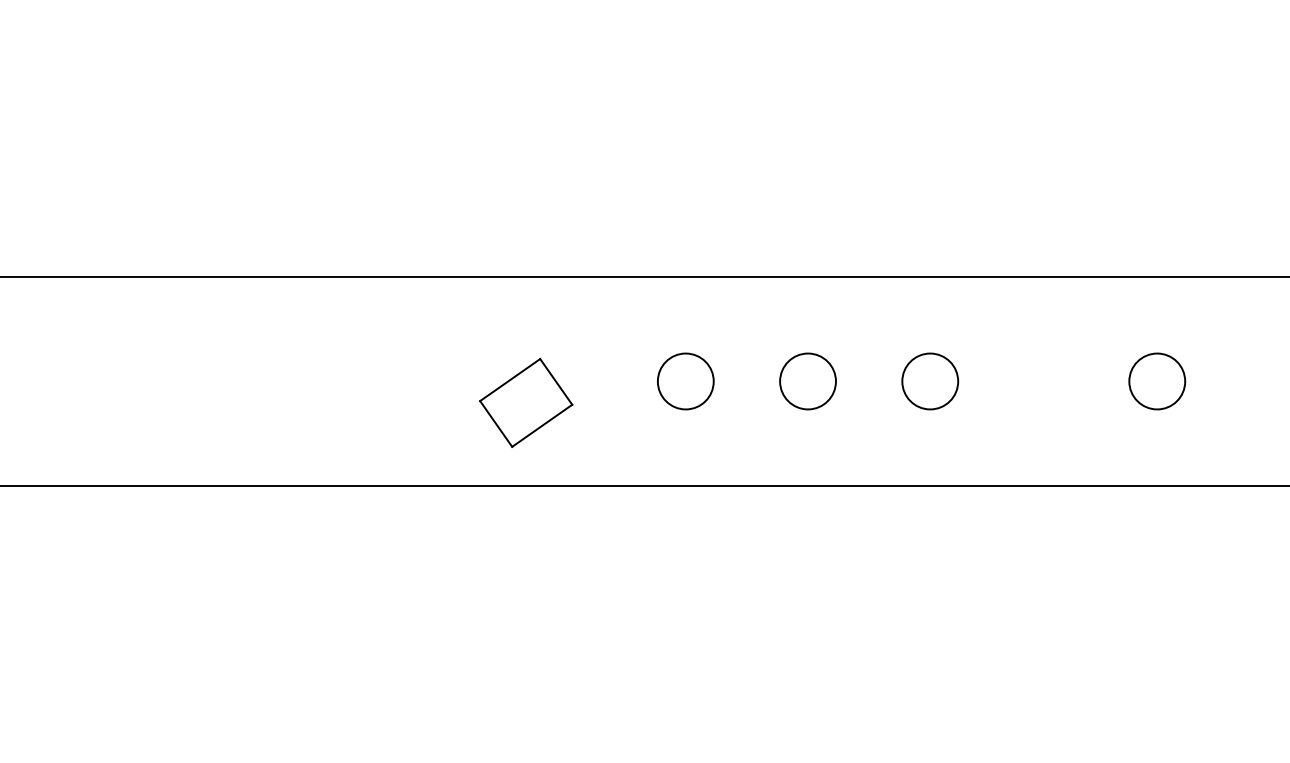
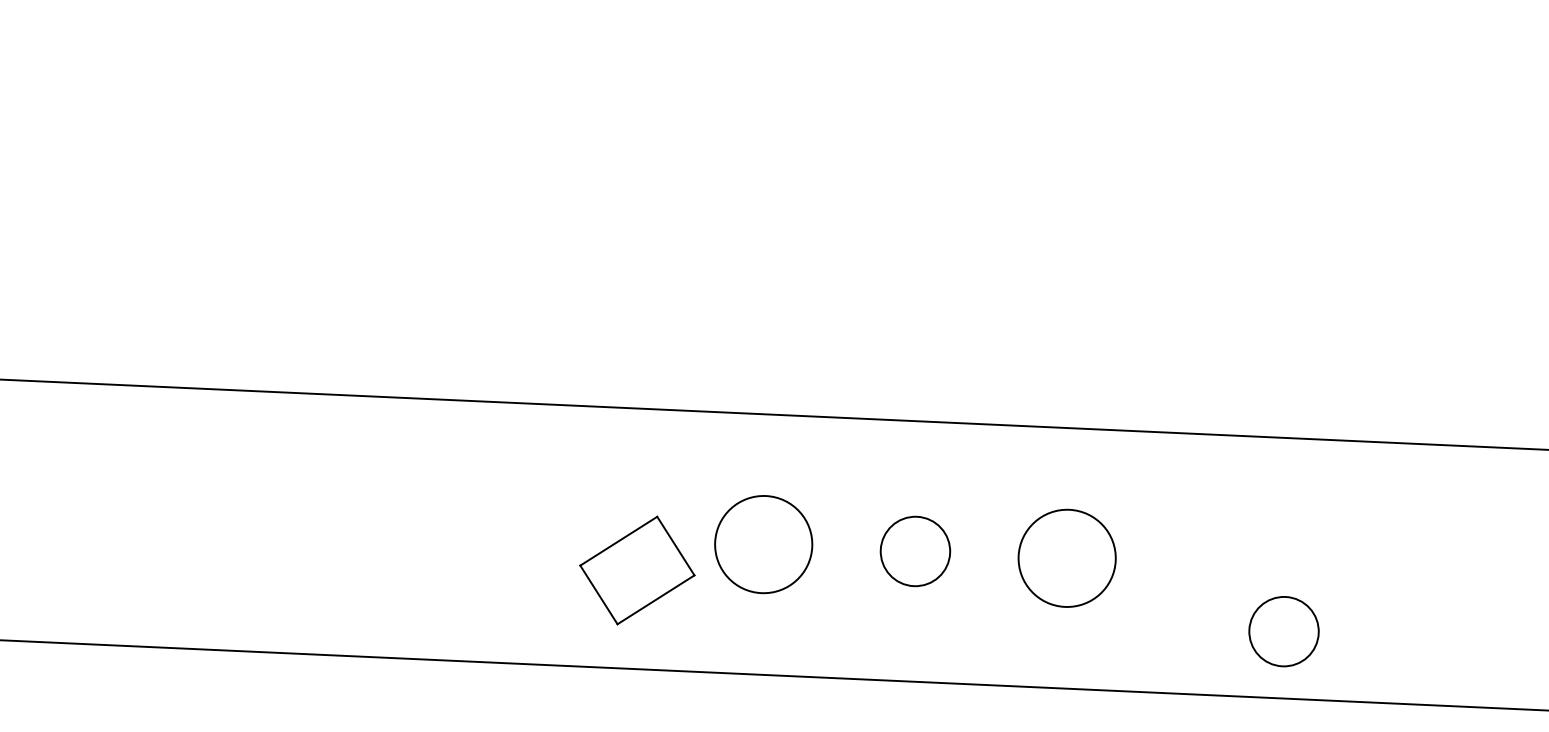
circle: (685, 381) -> (763, 544), size x1.4
circle: (930, 381) -> (1067, 558), size x1.4
circle: (1157, 381) -> (1284, 631), moved
part: (526, 402) -> (637, 569), moved

